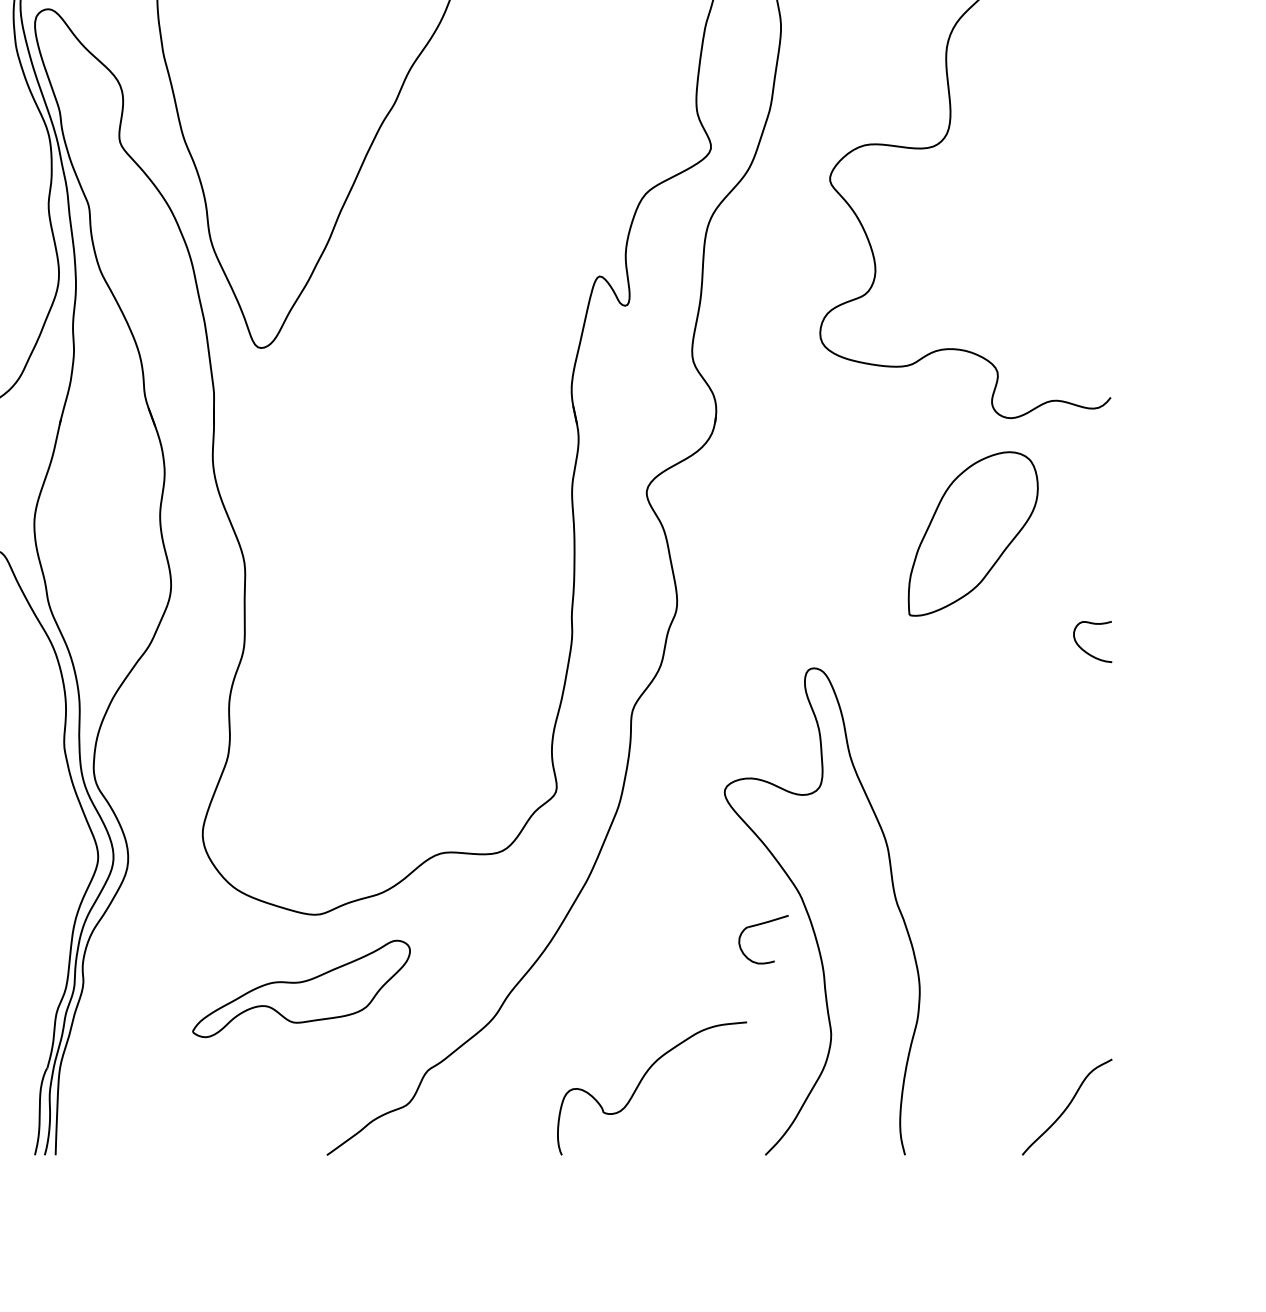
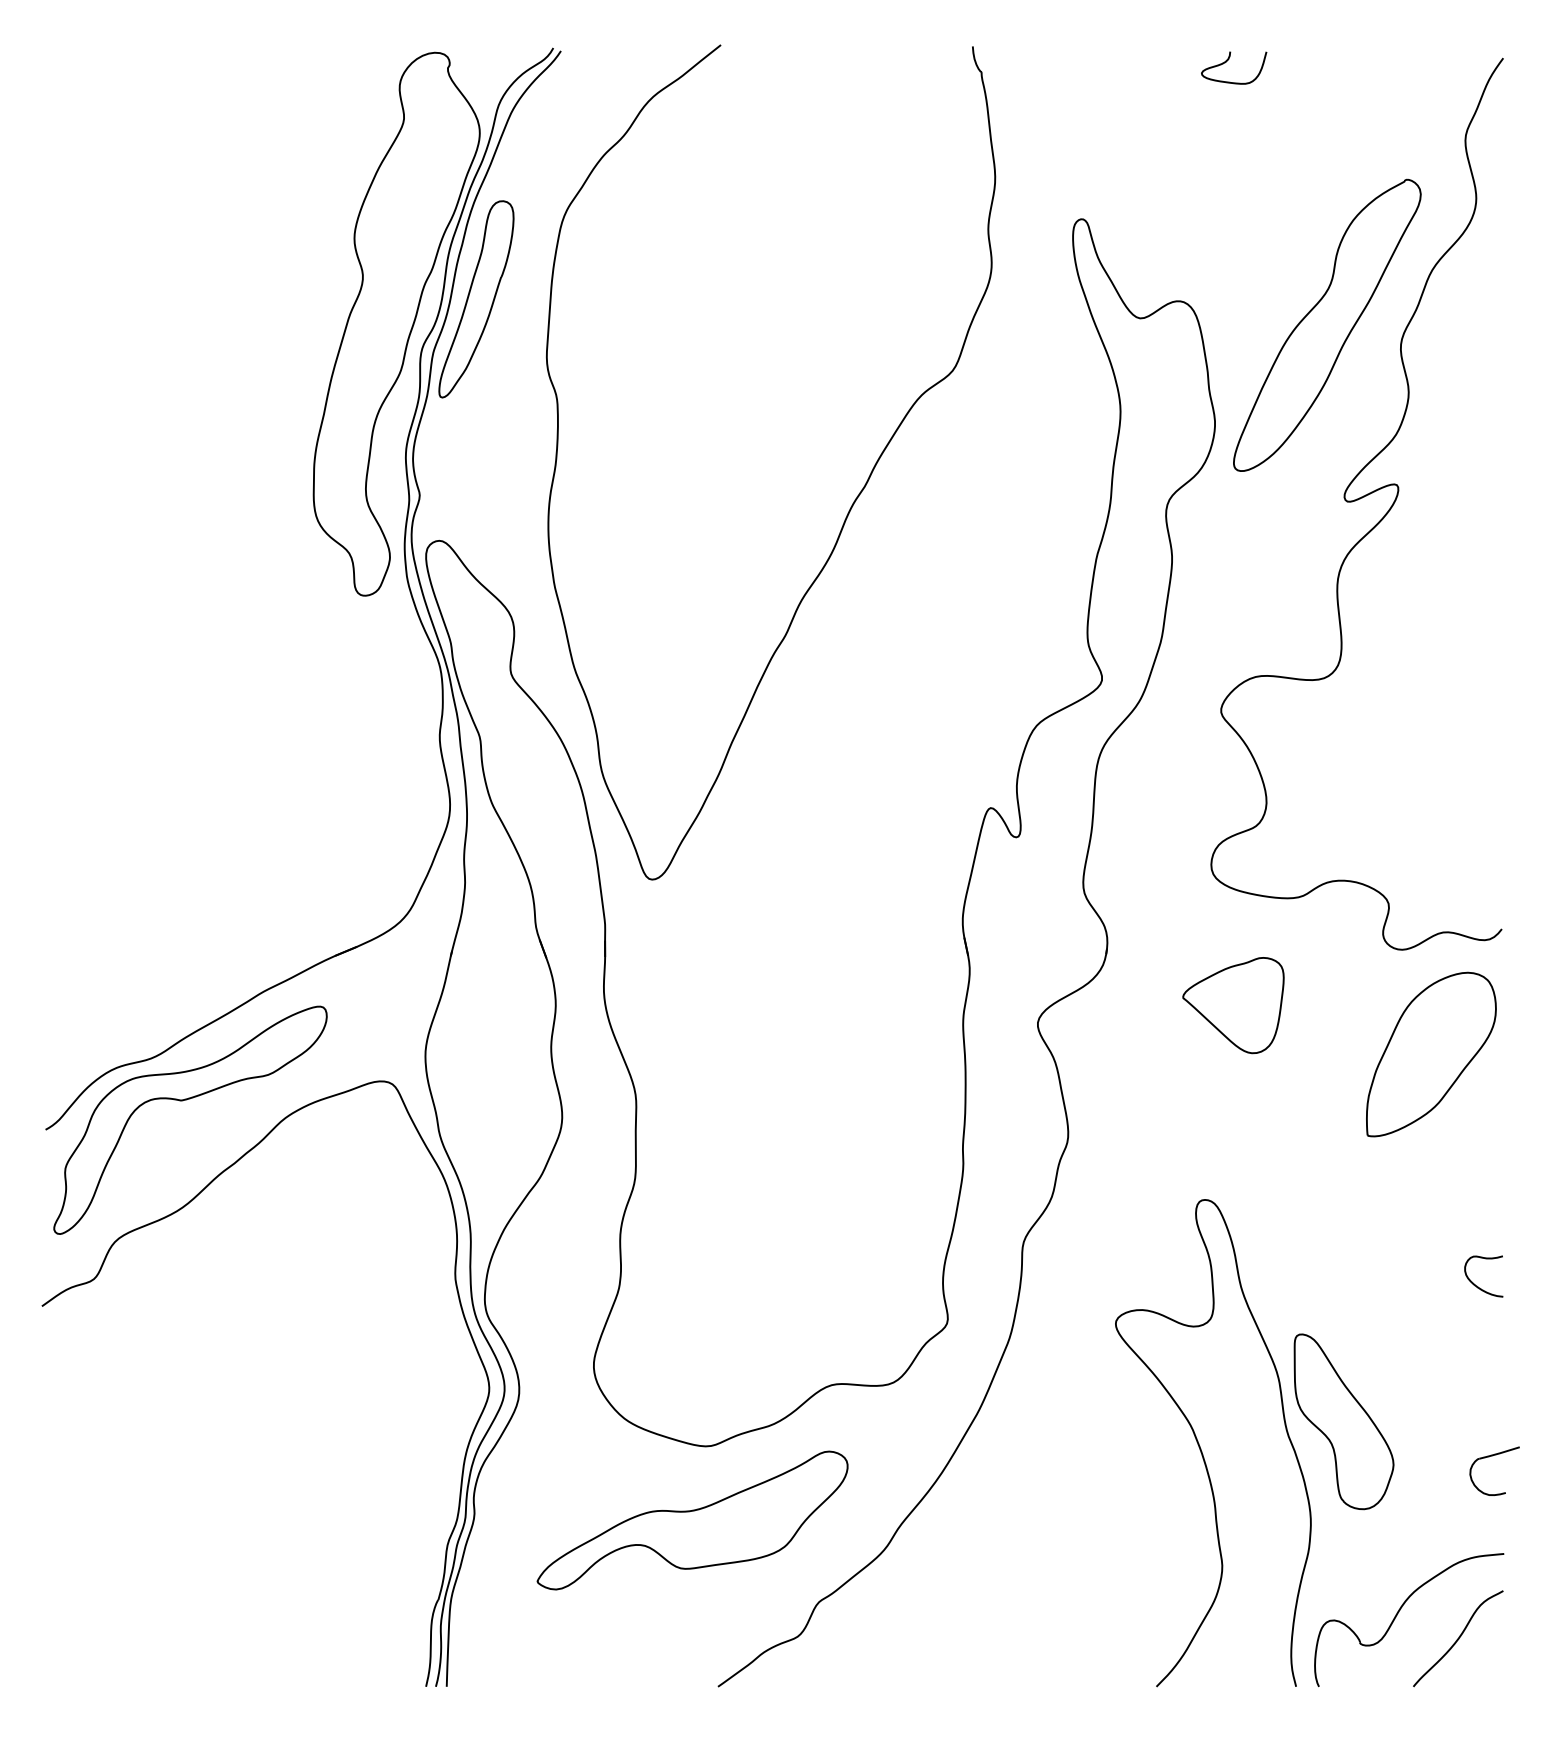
part: (842, 473) -> (1233, 1005), added
part: (973, 533) -> (1431, 1054), moved
curve: (1087, 651) -> (1478, 1286), moved
part: (952, 889) -> (1343, 1421), added
part: (758, 925) -> (1489, 1457), moved
part: (301, 988) -> (692, 1520), size x1.43
part: (642, 1080) -> (1399, 1612), moved

